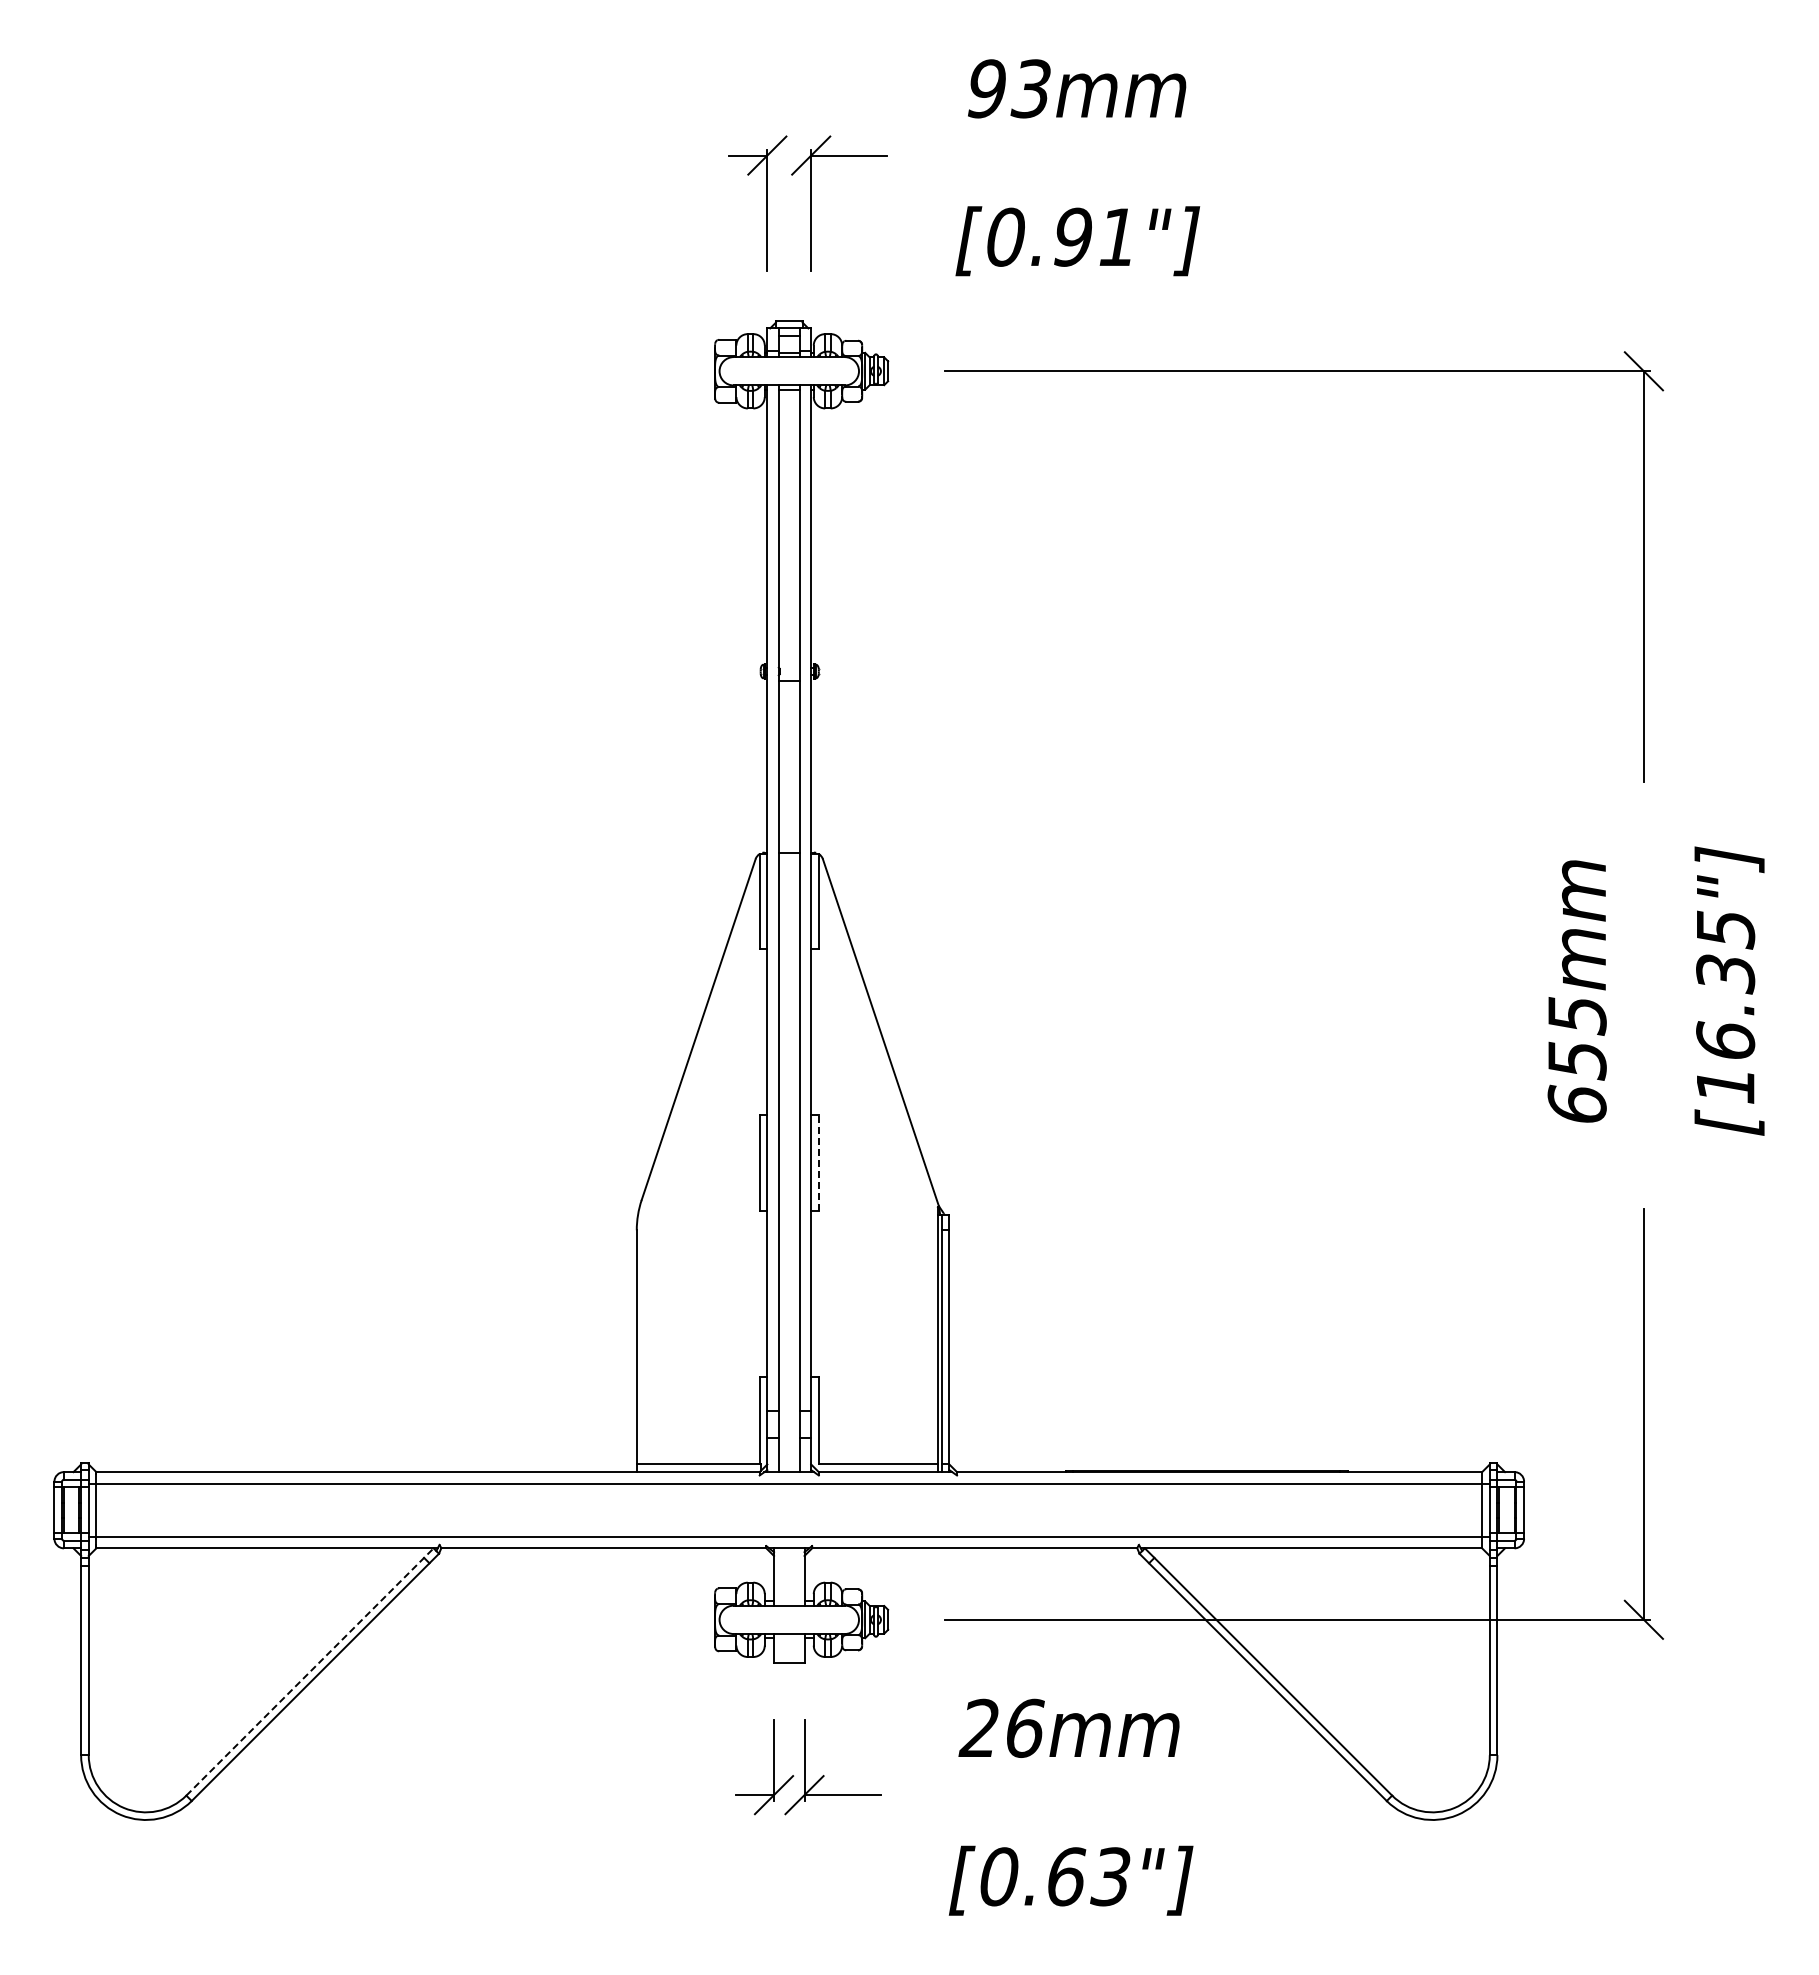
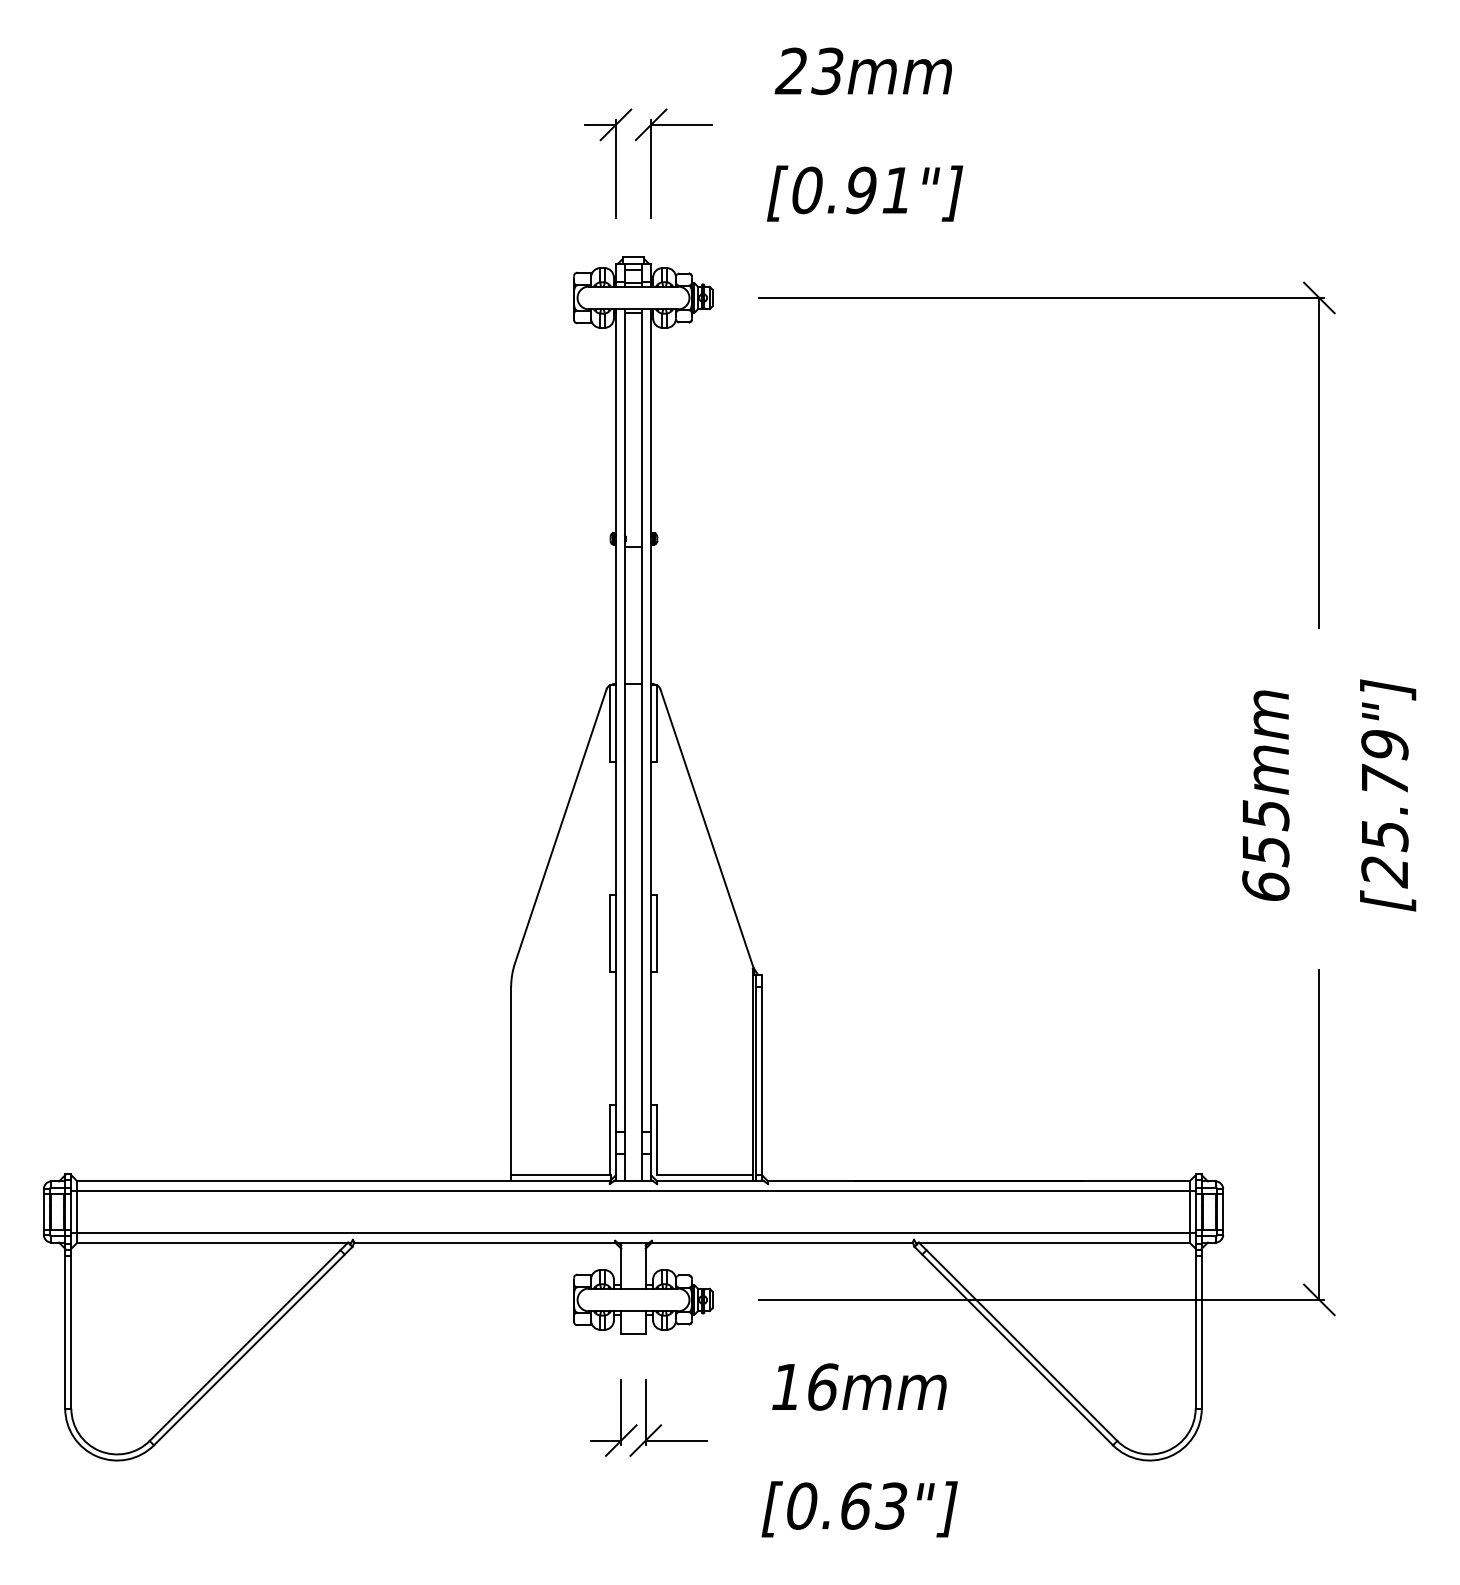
text: (985, 88) -> (790, 71), 93mm -> 23mm
text: (1725, 1008) -> (1384, 809), [16.35"] -> [25.79"]
line: (818, 1163) -> (656, 933), dashed -> solid
line: (310, 1671) -> (249, 1341), dashed -> solid
text: (978, 1727) -> (785, 1386), 26mm -> 16mm

